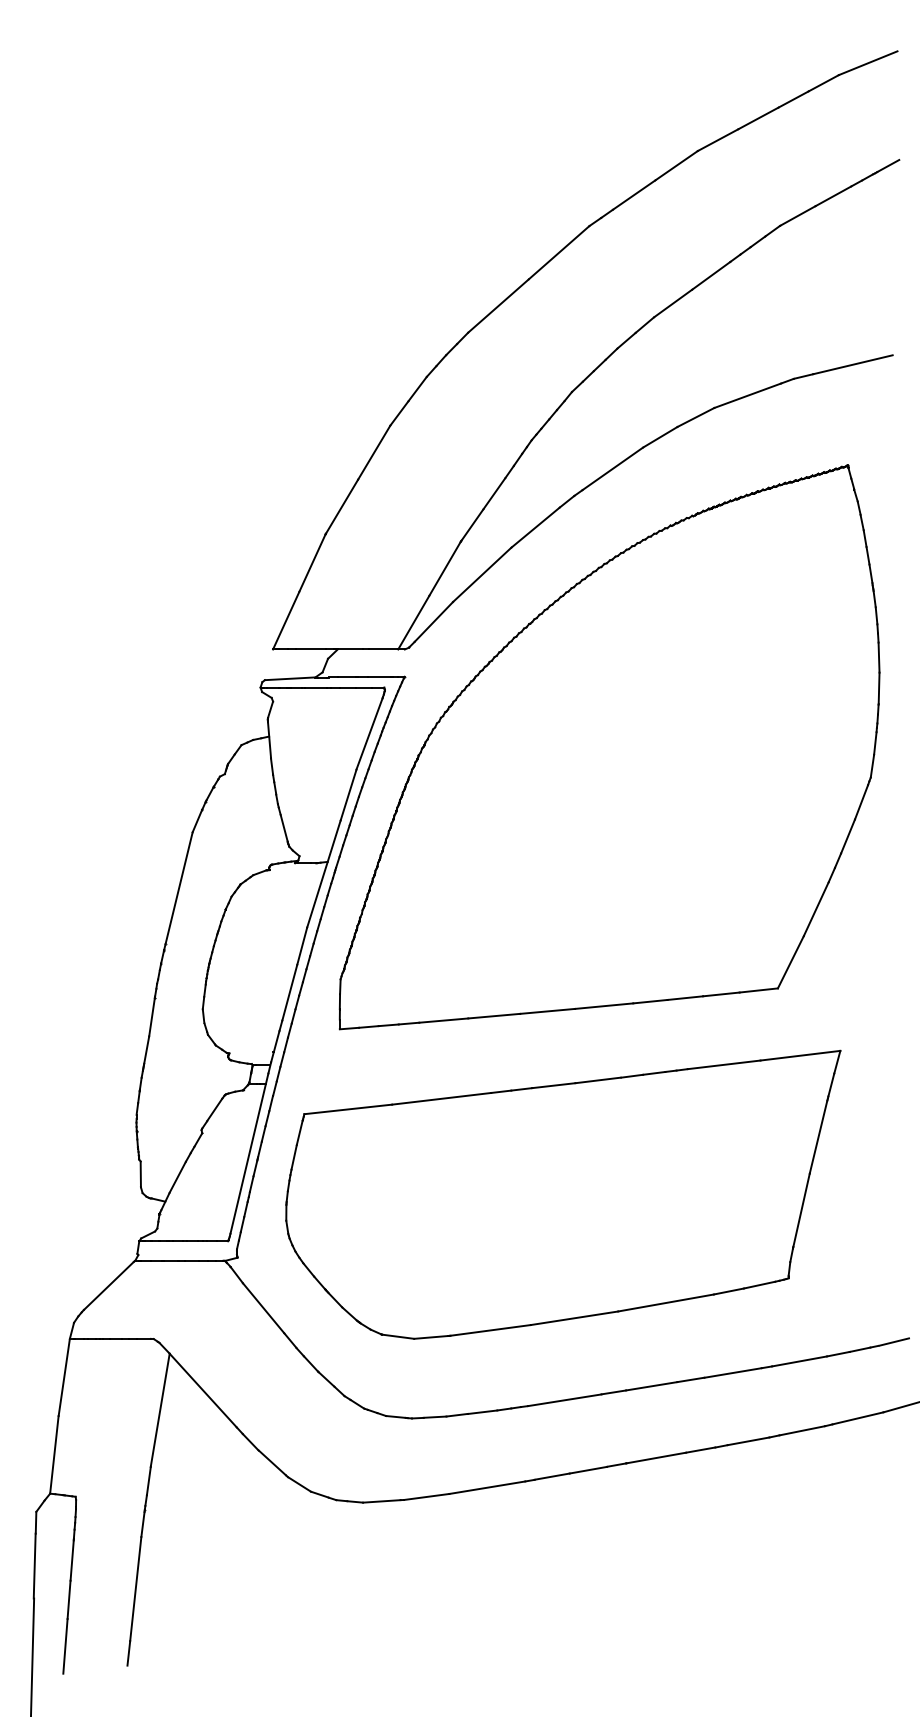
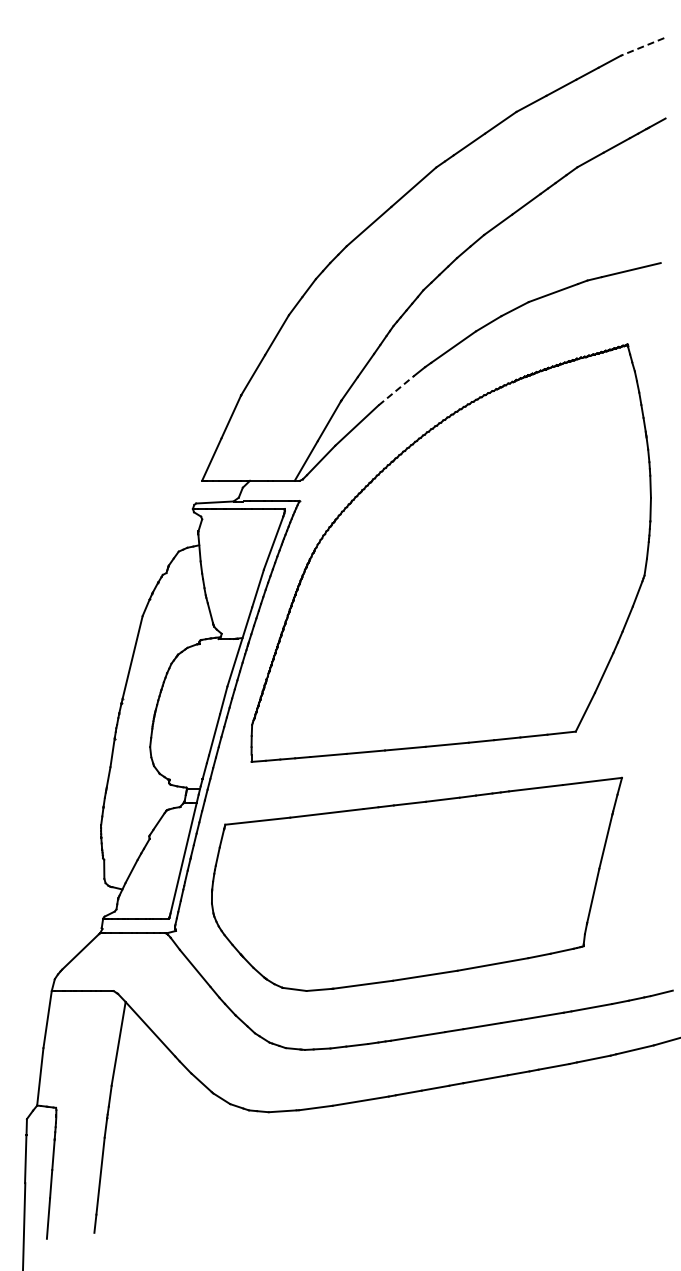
line: (868, 63) -> (642, 47), solid -> dashed
line: (535, 527) -> (396, 390), solid -> dashed

